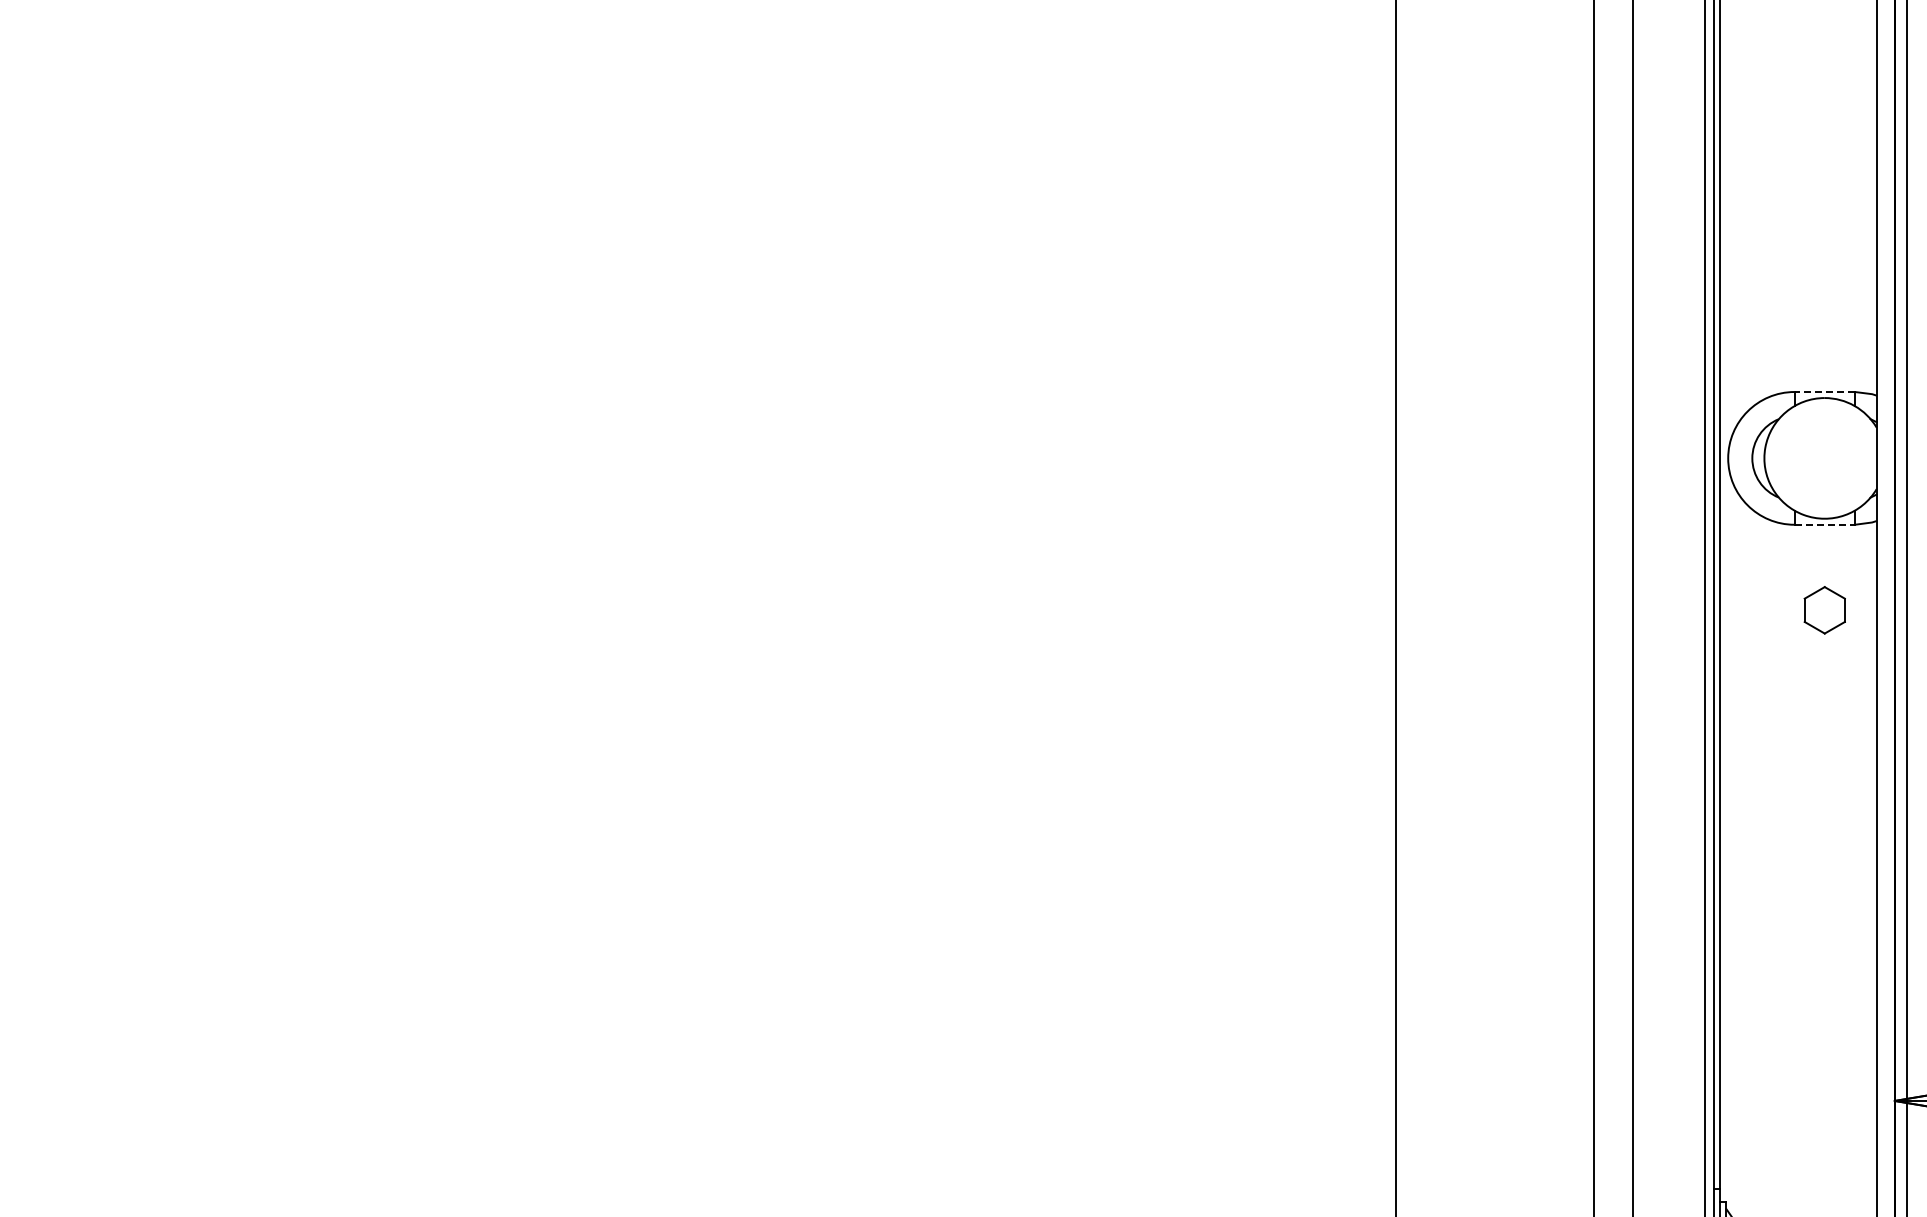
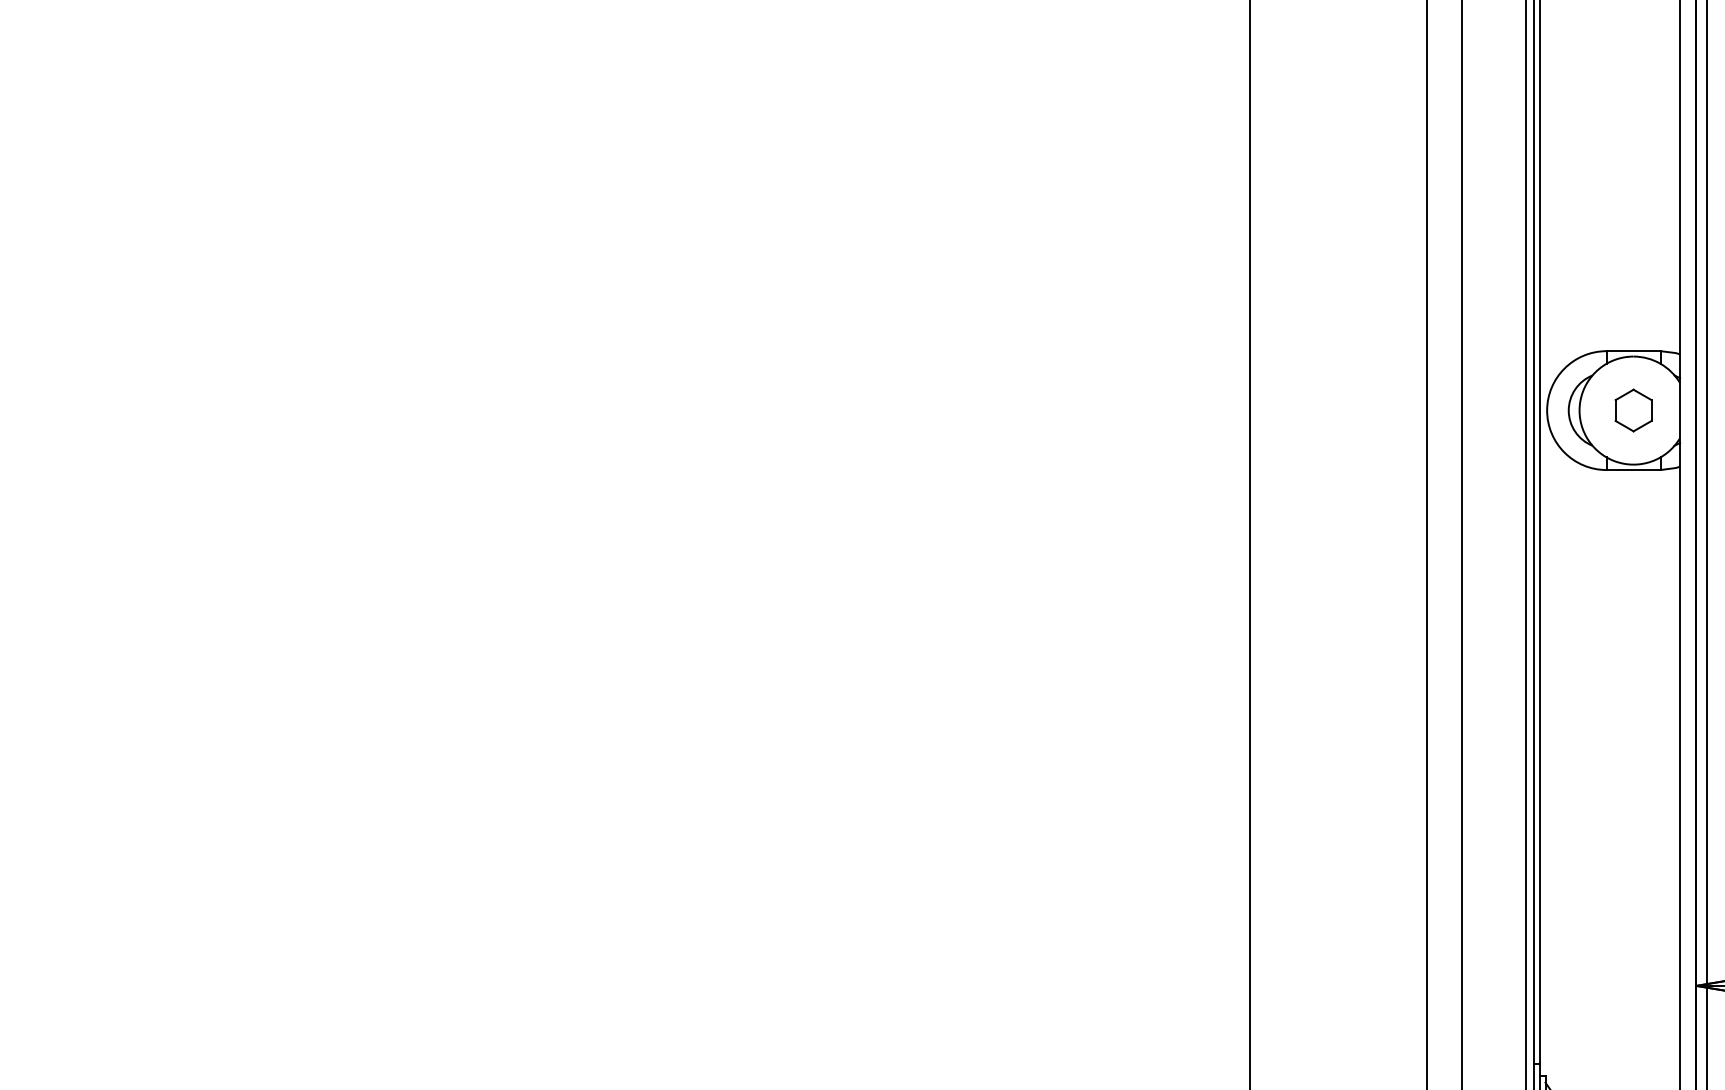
line: (1824, 392) -> (1633, 351), dashed -> solid
line: (1825, 524) -> (1634, 469), dashed -> solid
part: (1824, 610) -> (1633, 410), moved

